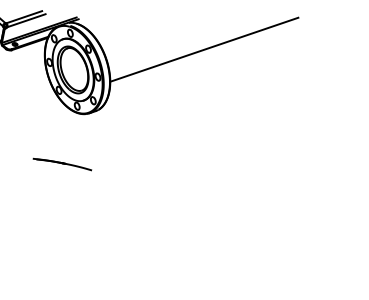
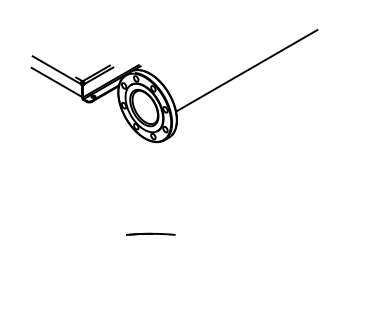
line: (62, 162) -> (150, 233), moved

